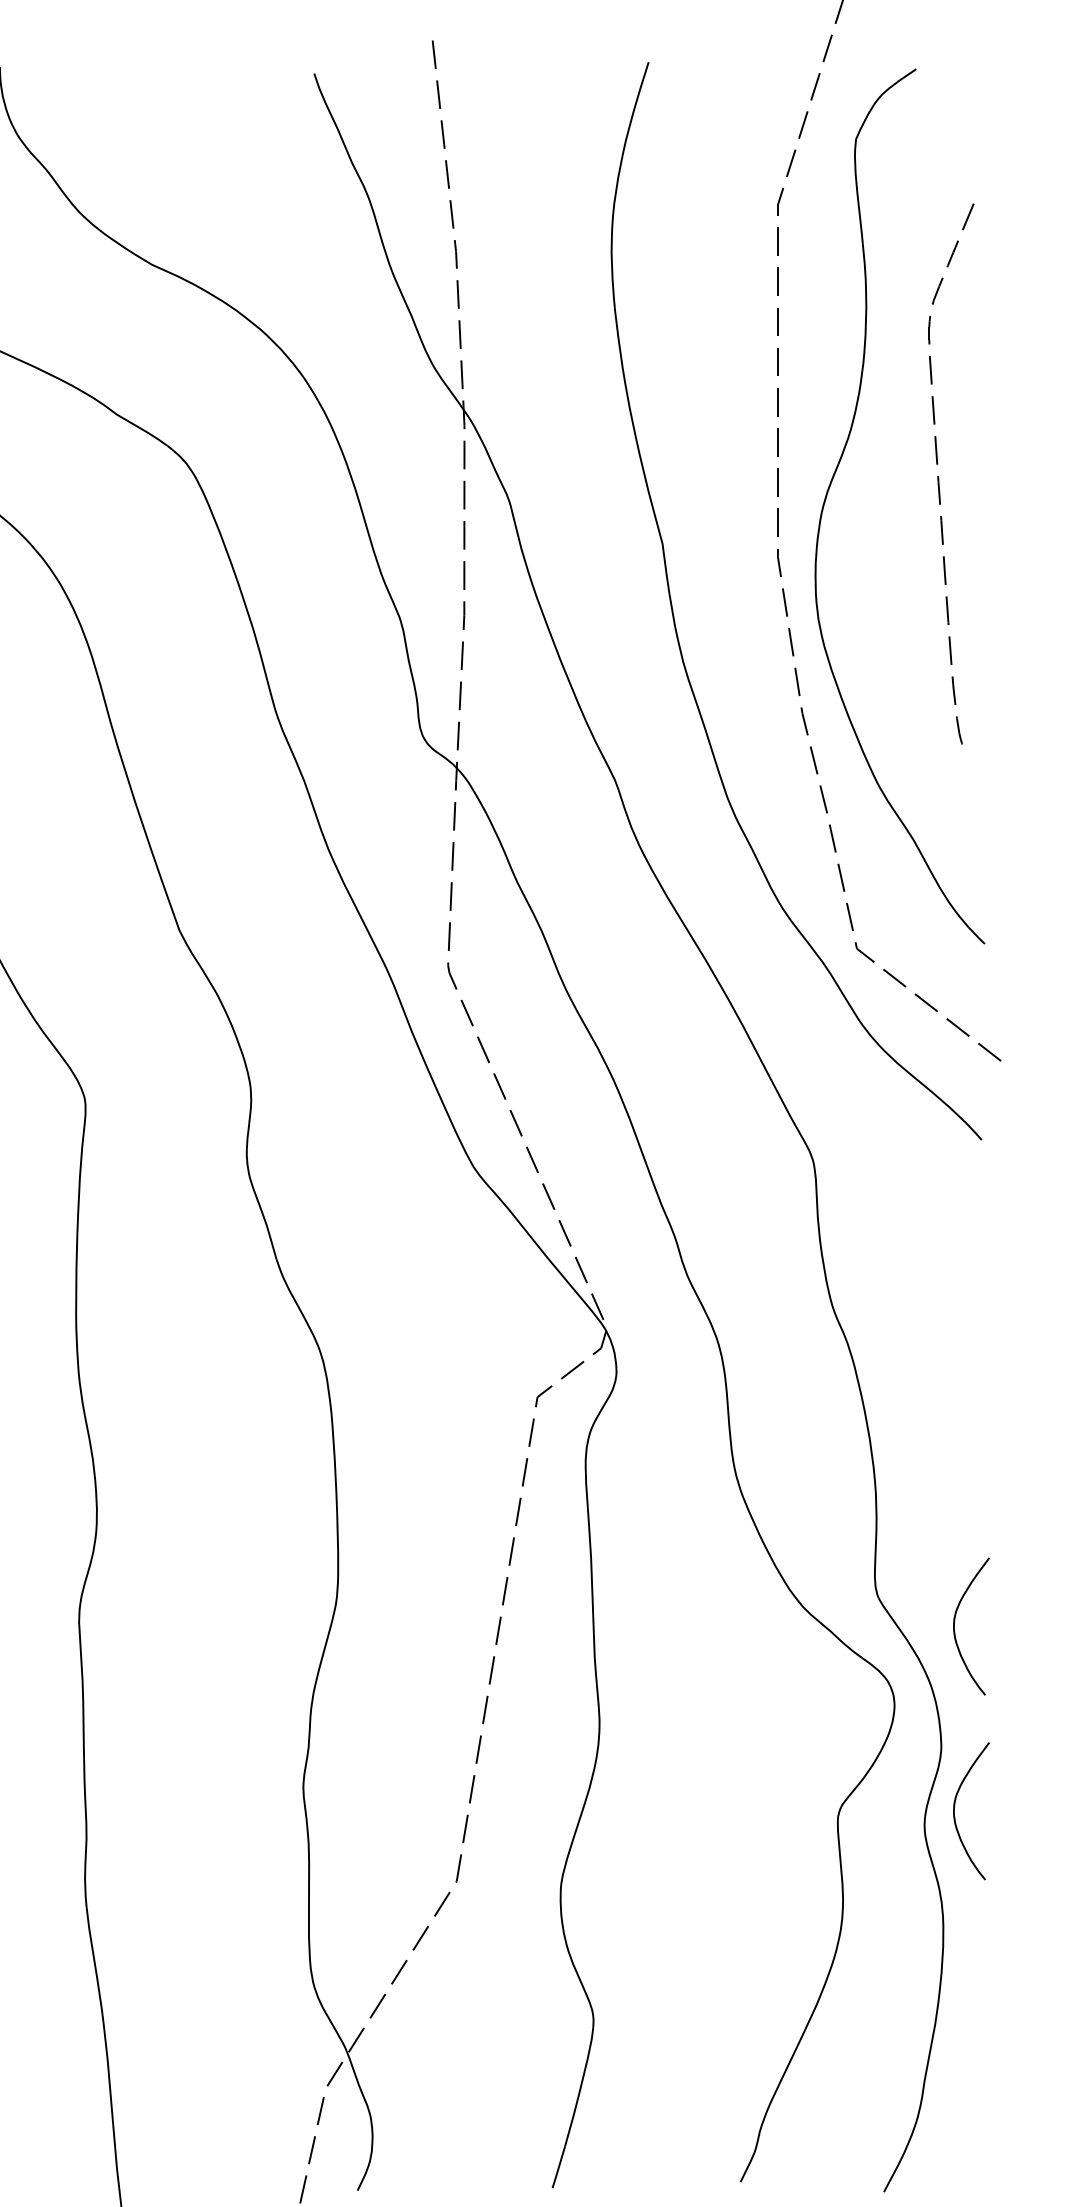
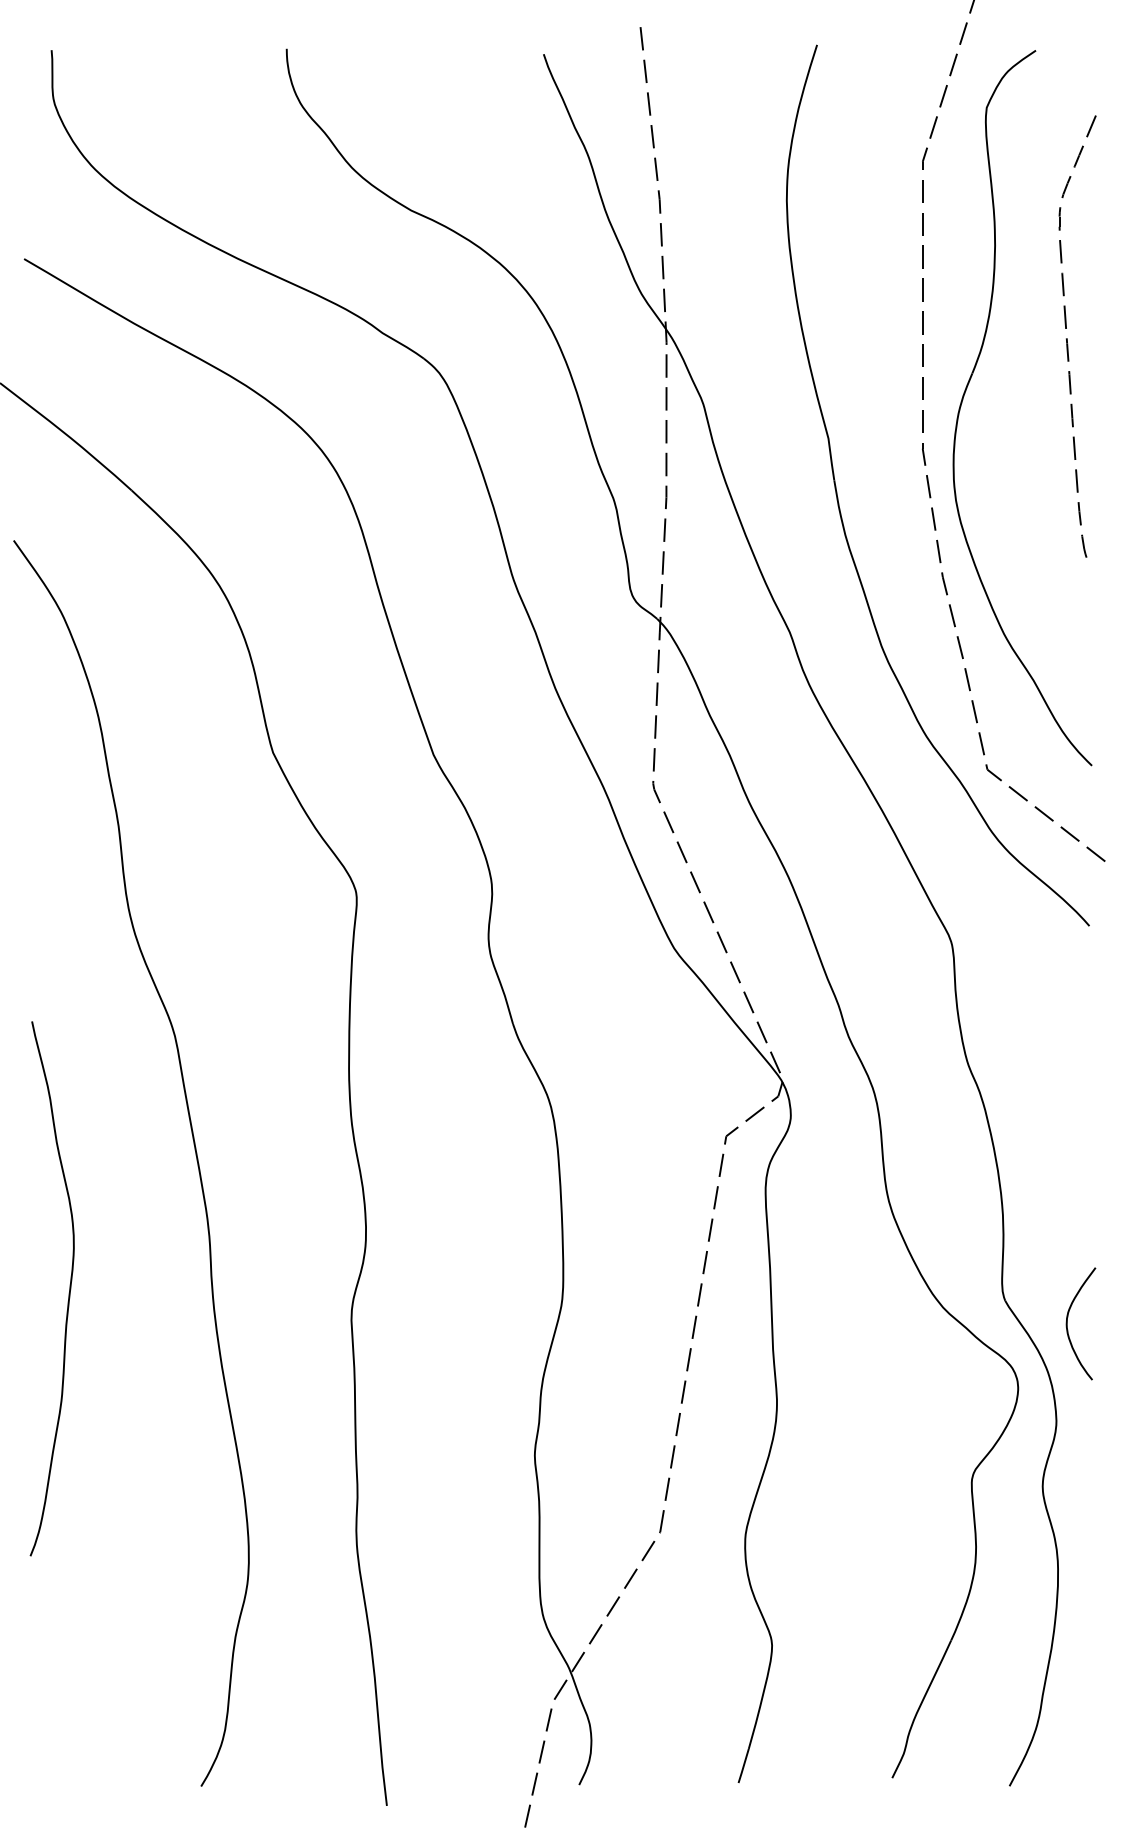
curve: (938, 476) -> (1067, 338), moved
curve: (954, 1810) -> (1067, 1474), removed

